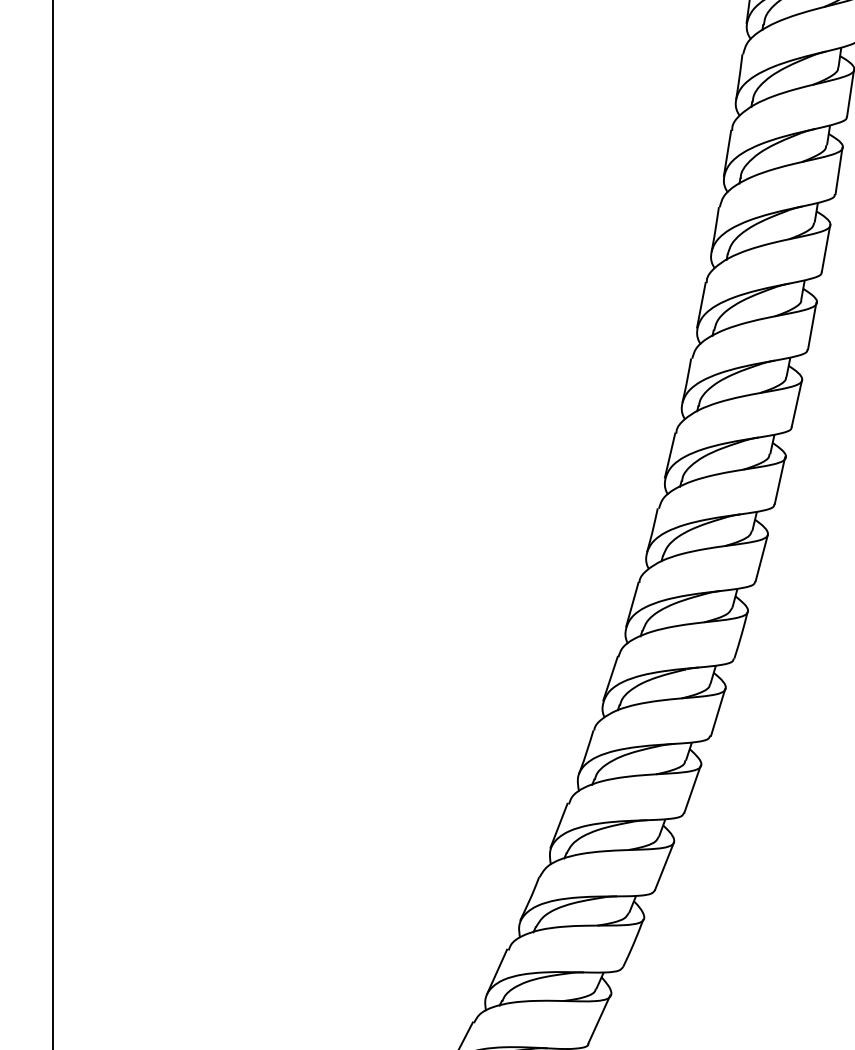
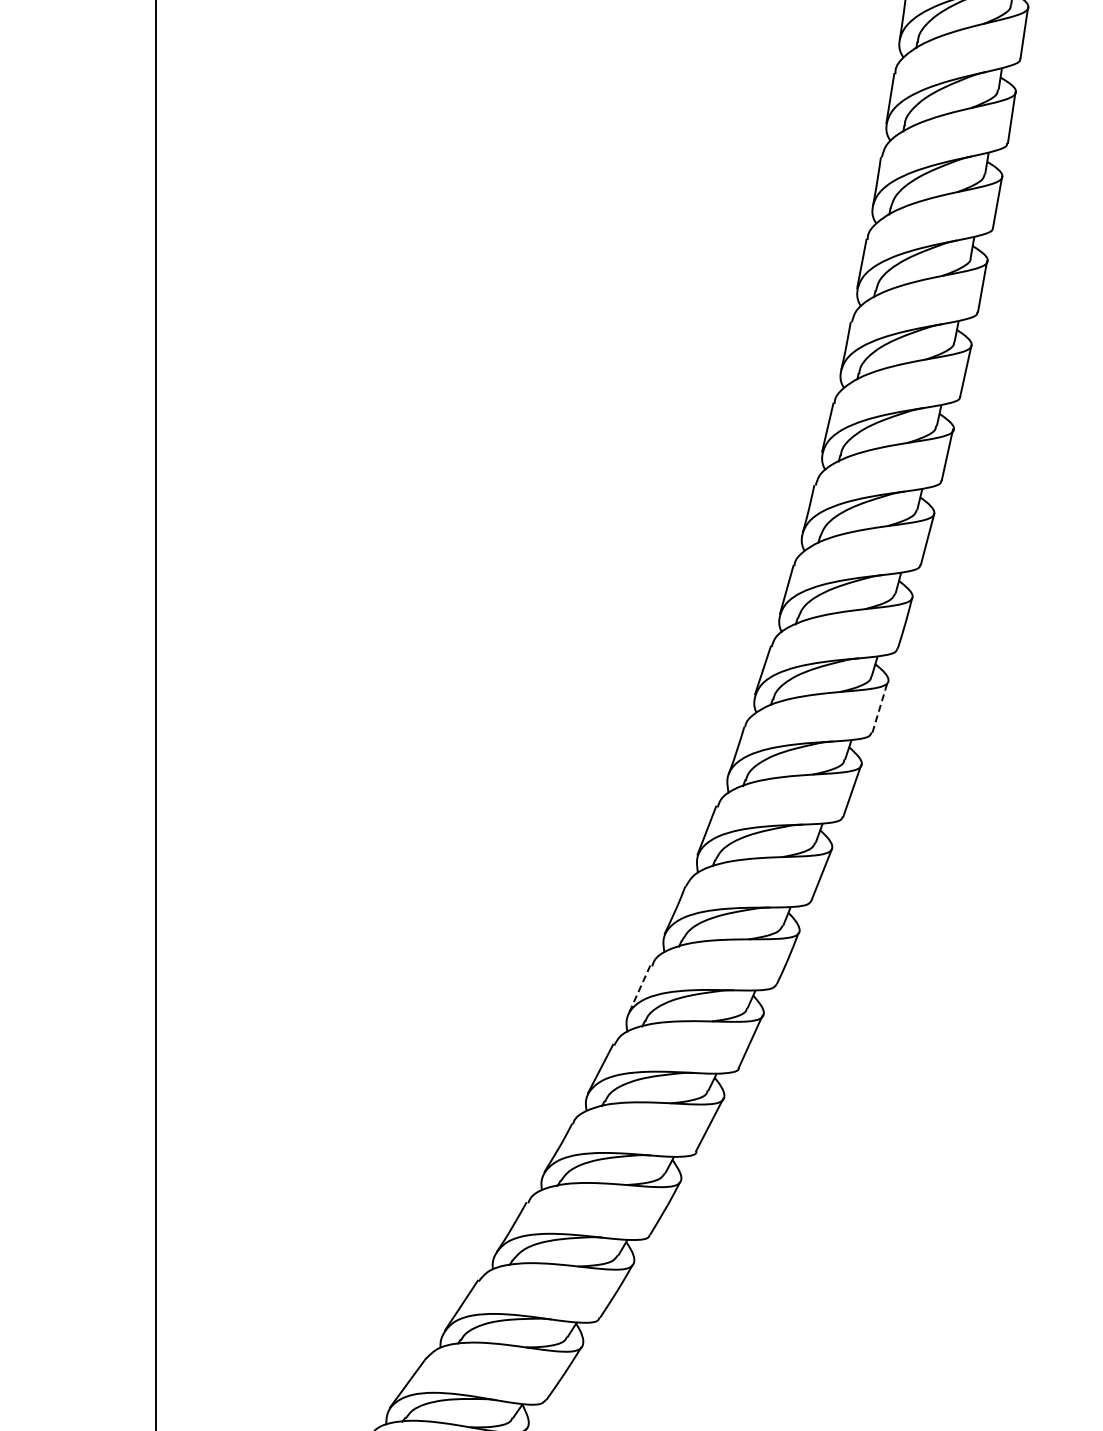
line: (718, 712) -> (880, 707), solid -> dashed
line: (497, 971) -> (639, 989), solid -> dashed

